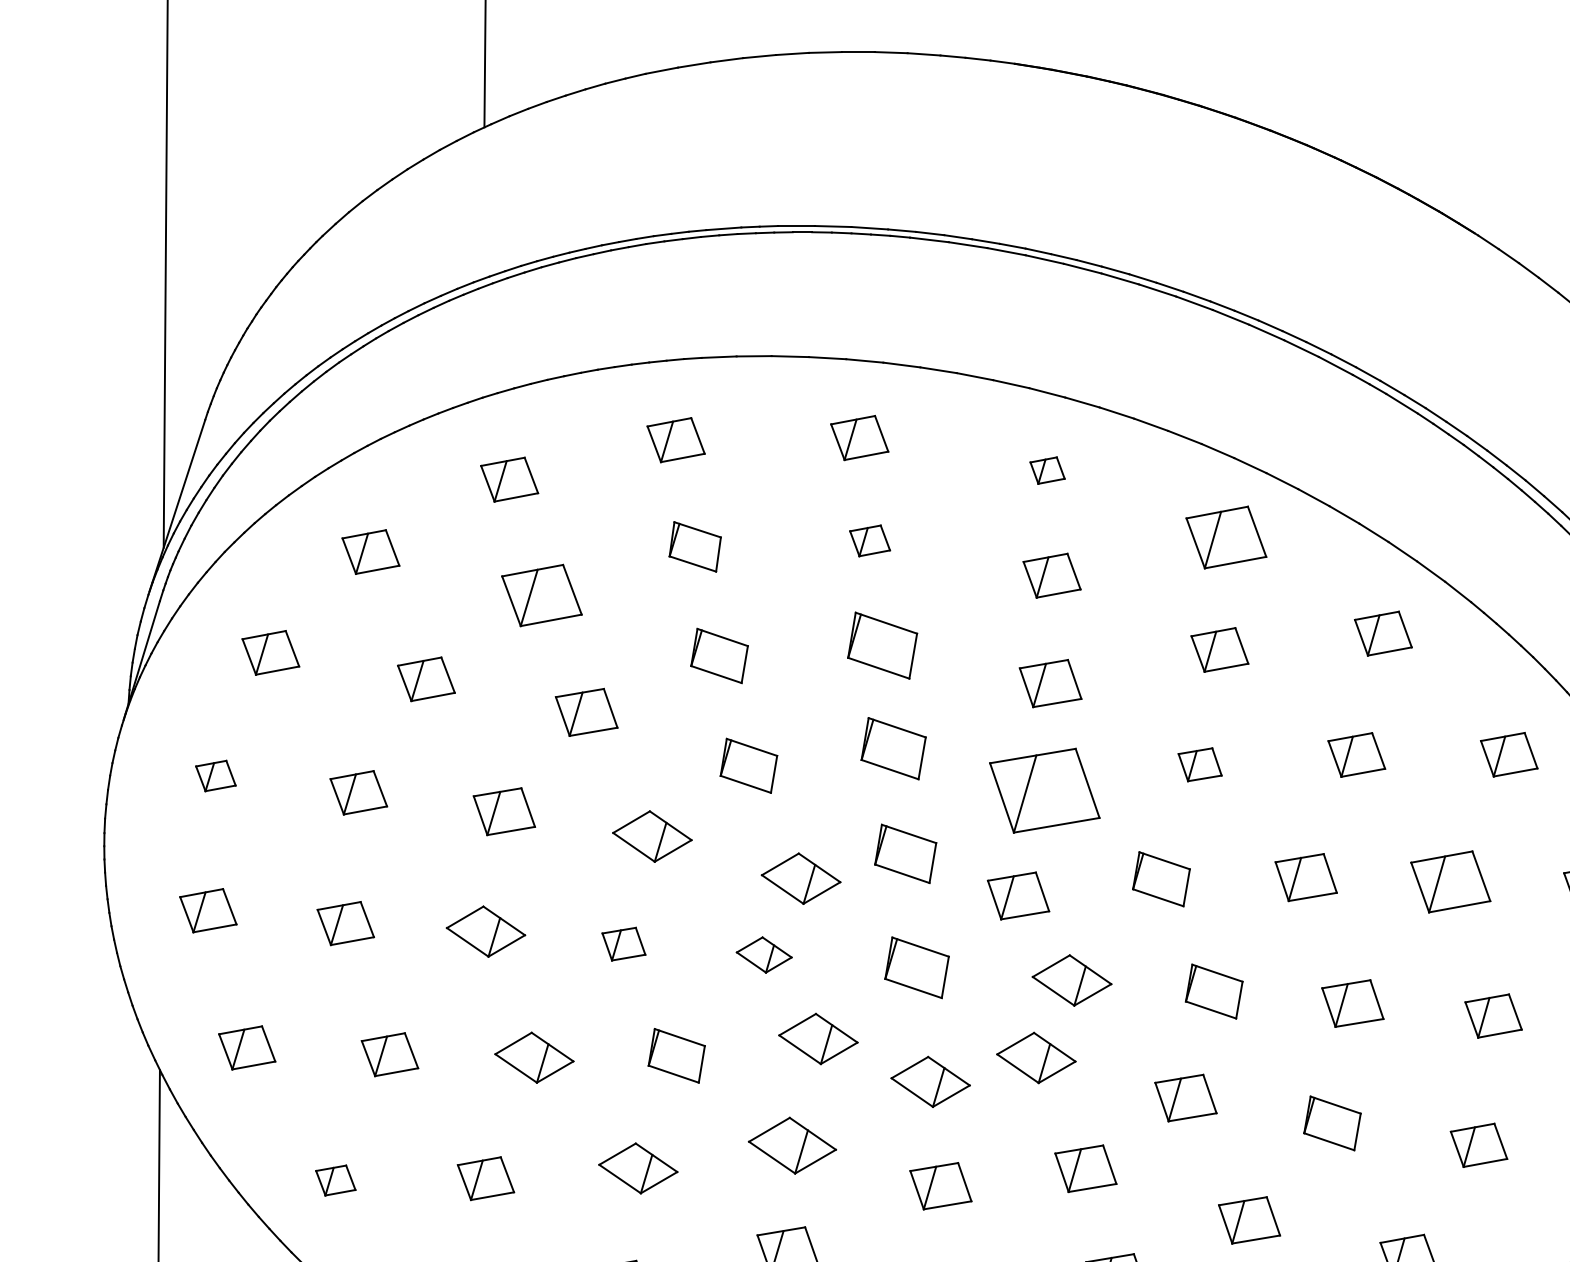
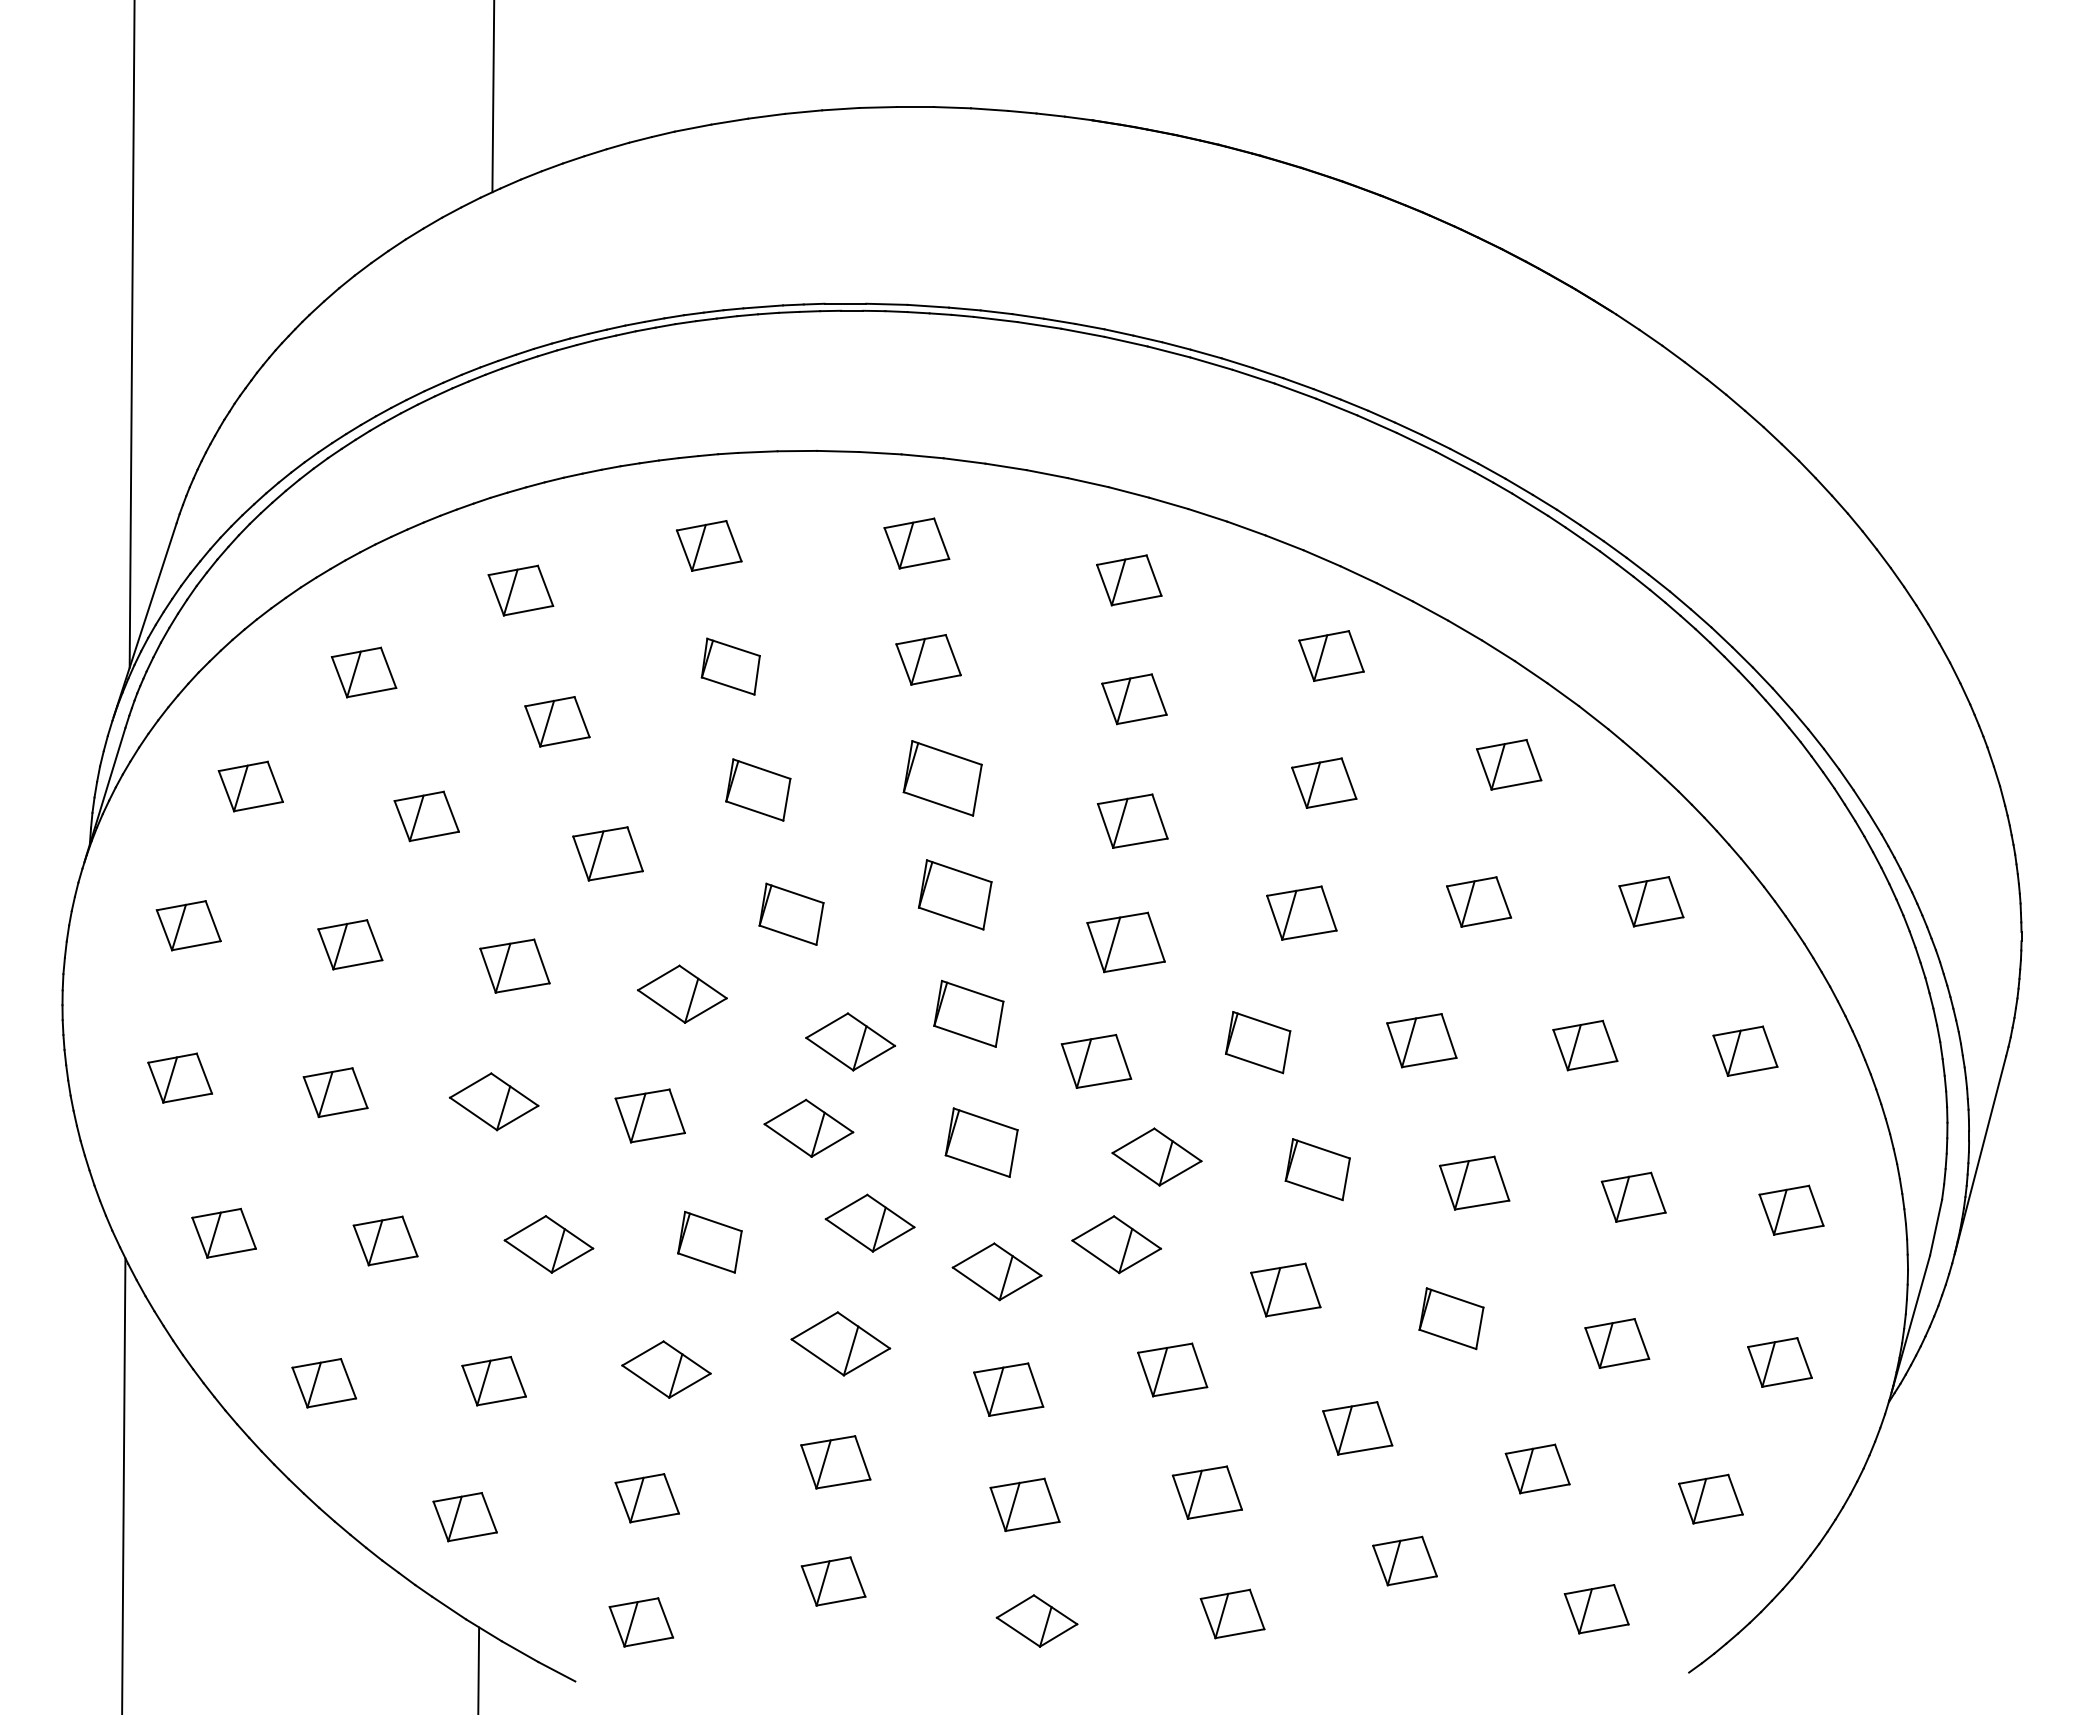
part: (1047, 470) -> (1129, 580), size x1.67
part: (1226, 537) -> (1331, 655), size x0.71
part: (870, 540) -> (928, 659), size x1.43
part: (541, 595) -> (557, 721), size x0.71
part: (1199, 764) -> (1301, 912), size x1.43
part: (215, 775) -> (188, 925), size x1.43
part: (1044, 790) -> (1125, 942), size x0.62
part: (1450, 881) -> (1585, 1045), size x0.71
part: (623, 943) -> (649, 1115), size x1.43
part: (763, 954) -> (808, 1127), size x1.43
part: (335, 1180) -> (324, 1383), size x1.43

